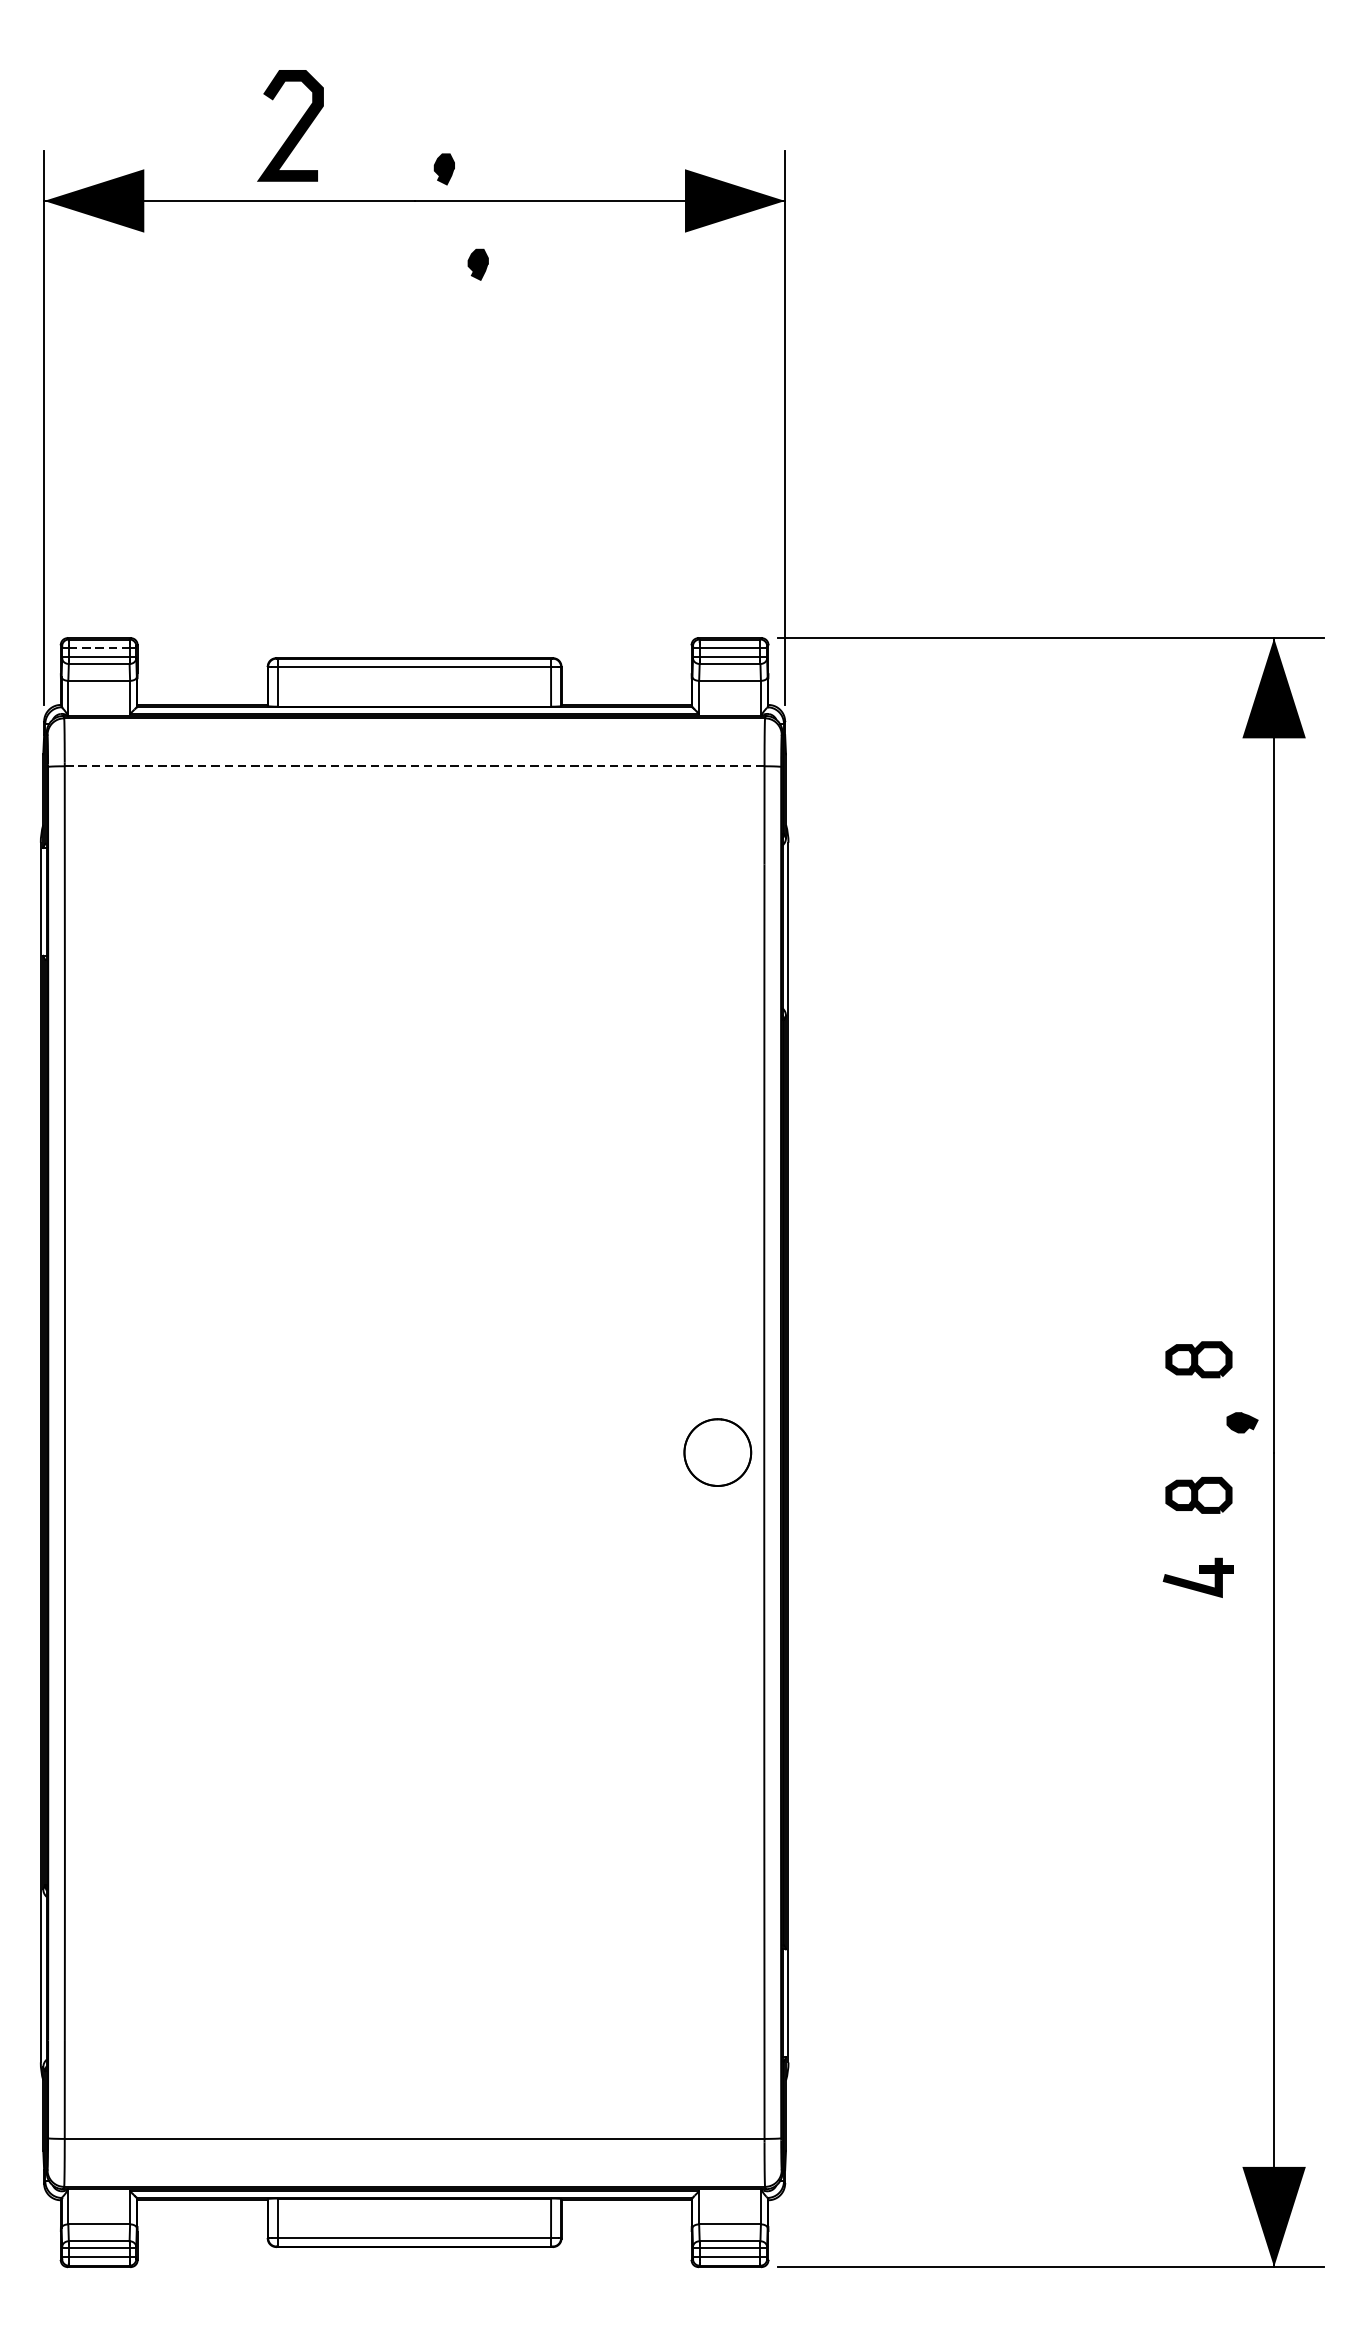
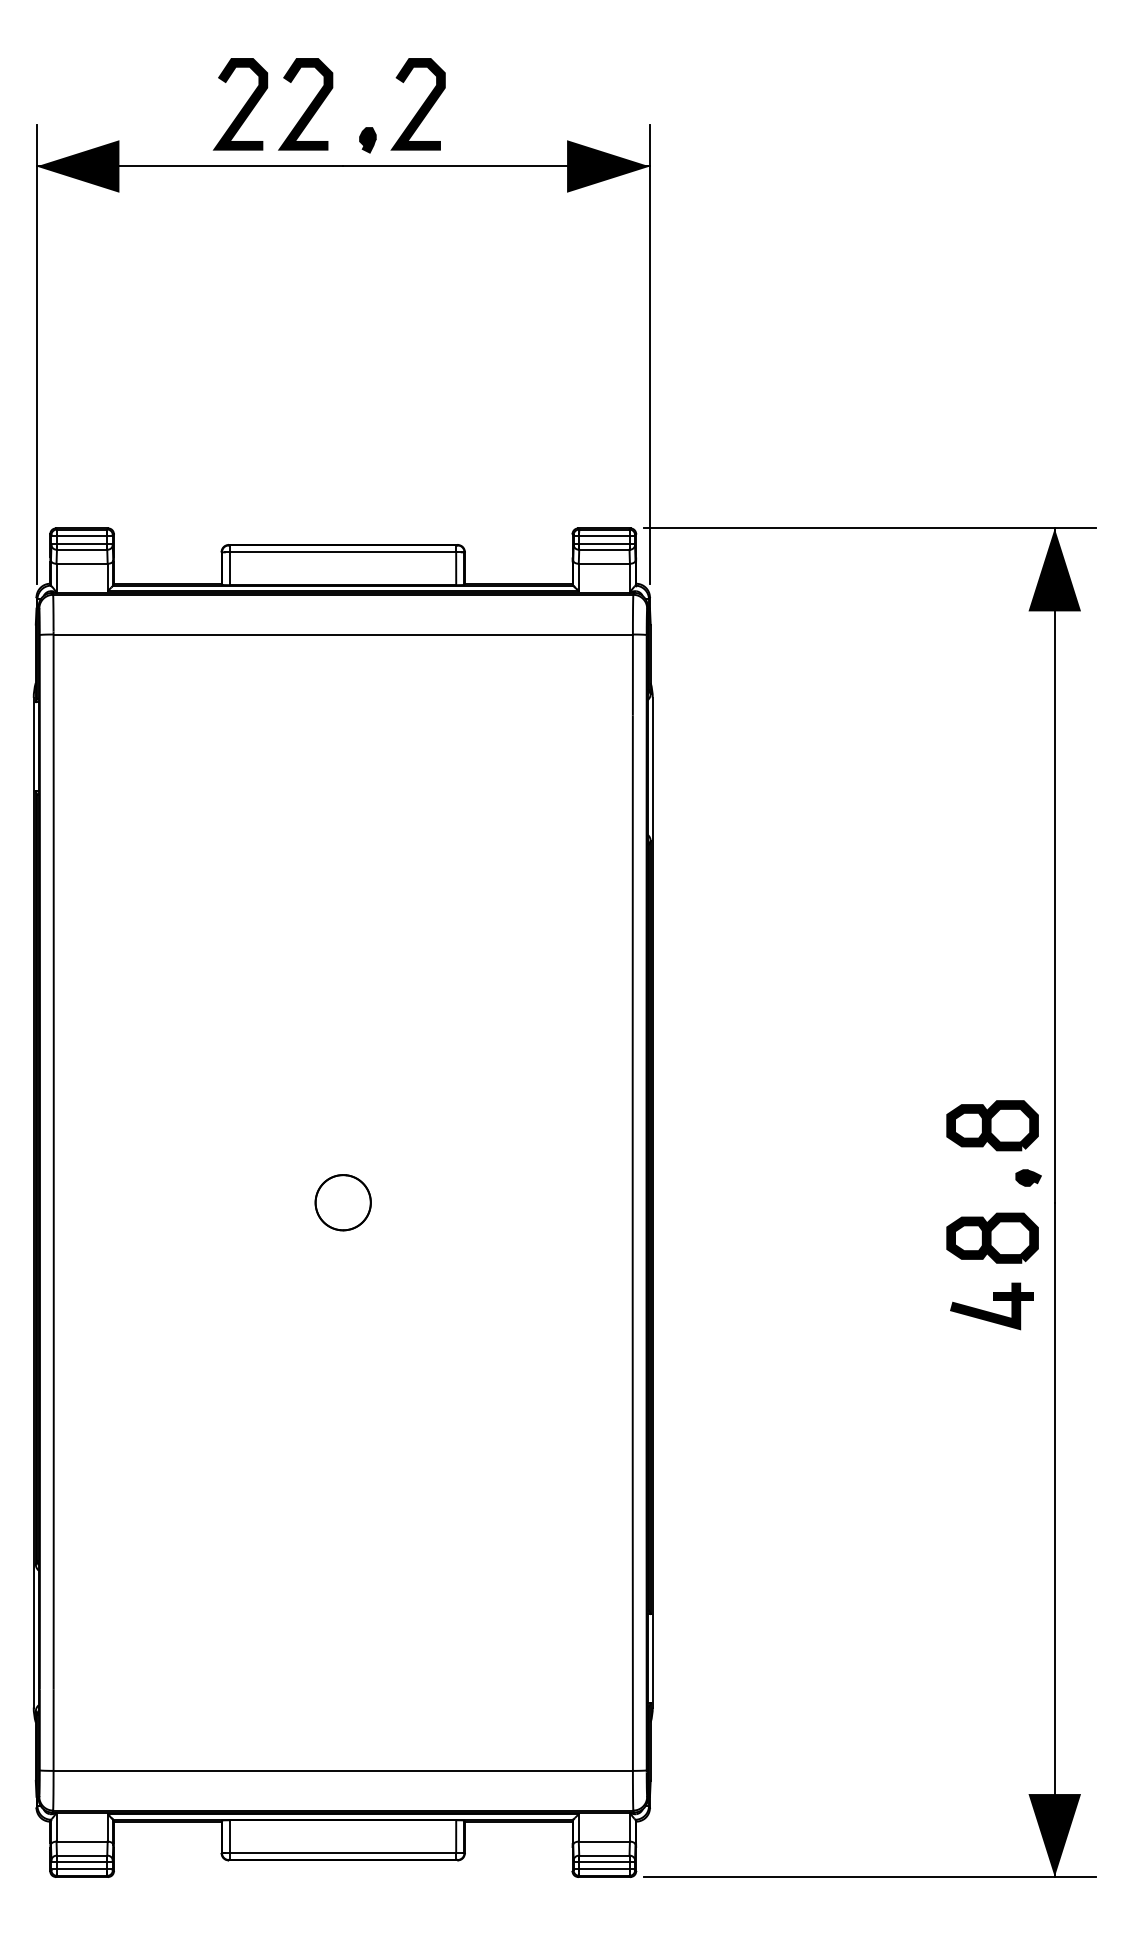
curve: (509, 127) -> (421, 105), added
curve: (372, 128) -> (308, 106), added
part: (477, 264) -> (395, 219), removed
line: (99, 647) -> (82, 536), dashed -> solid
line: (414, 766) -> (343, 634), dashed -> solid
part: (1198, 1359) -> (992, 1125), size x1.67
part: (716, 1452) -> (342, 1202), moved
part: (1198, 1494) -> (992, 1237), size x1.67
part: (1197, 1577) -> (991, 1306), size x1.43

